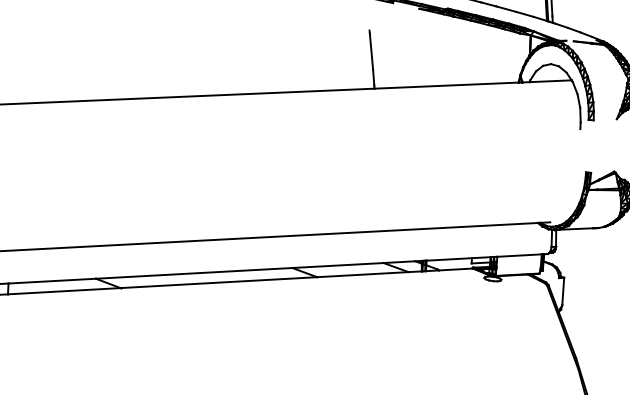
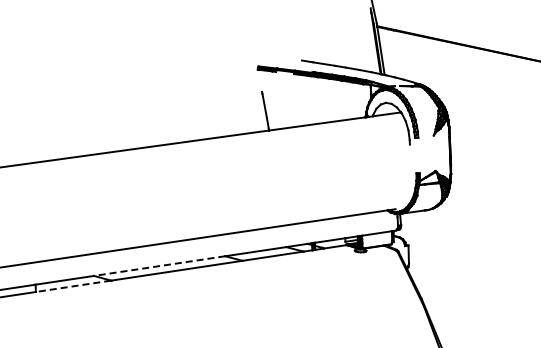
line: (193, 273) -> (159, 266), solid -> dashed
line: (64, 291) -> (73, 286), solid -> dashed

